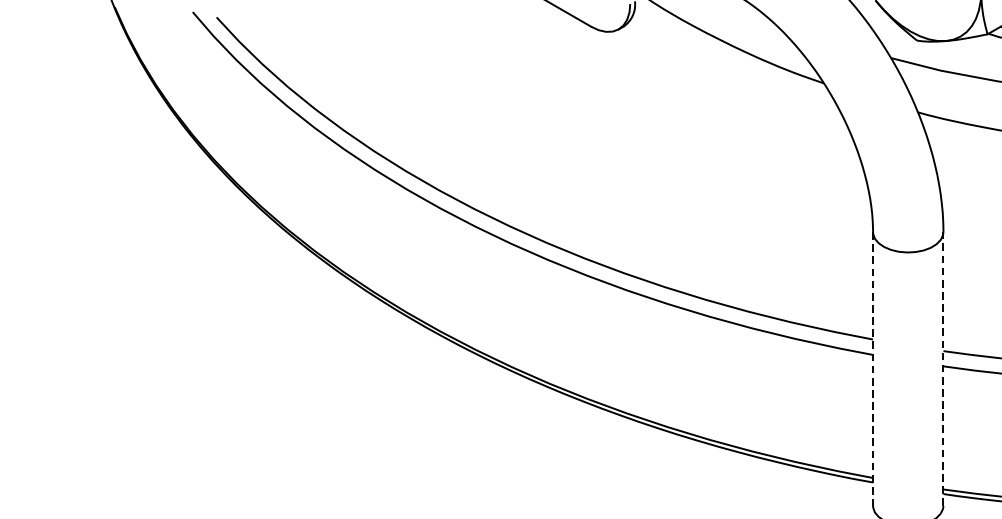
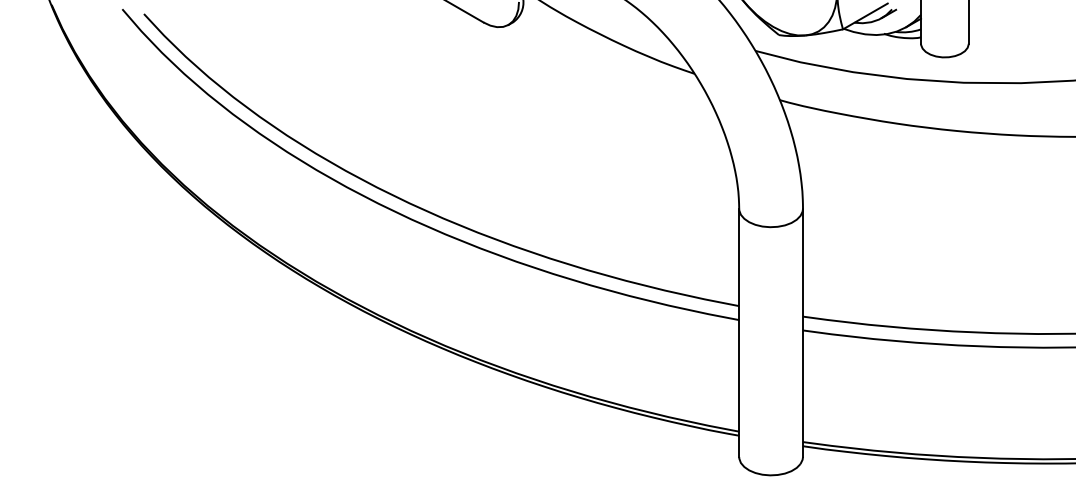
line: (944, 368) -> (803, 332), dashed -> solid
line: (873, 369) -> (739, 333), dashed -> solid

